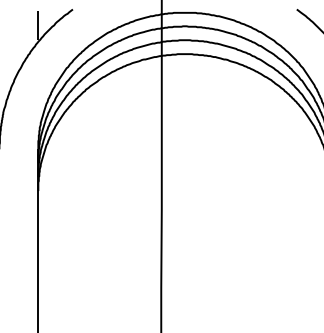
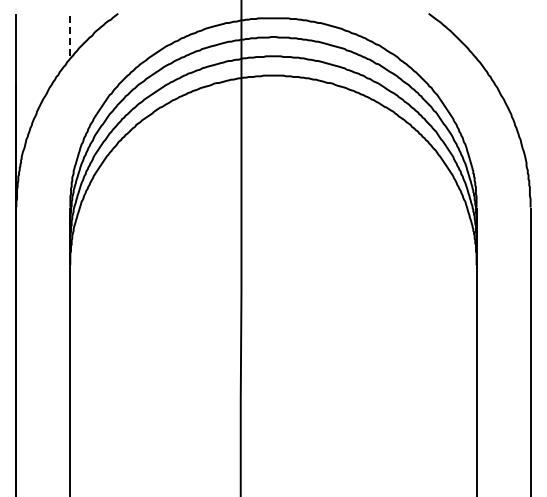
line: (38, 25) -> (70, 35), solid -> dashed

